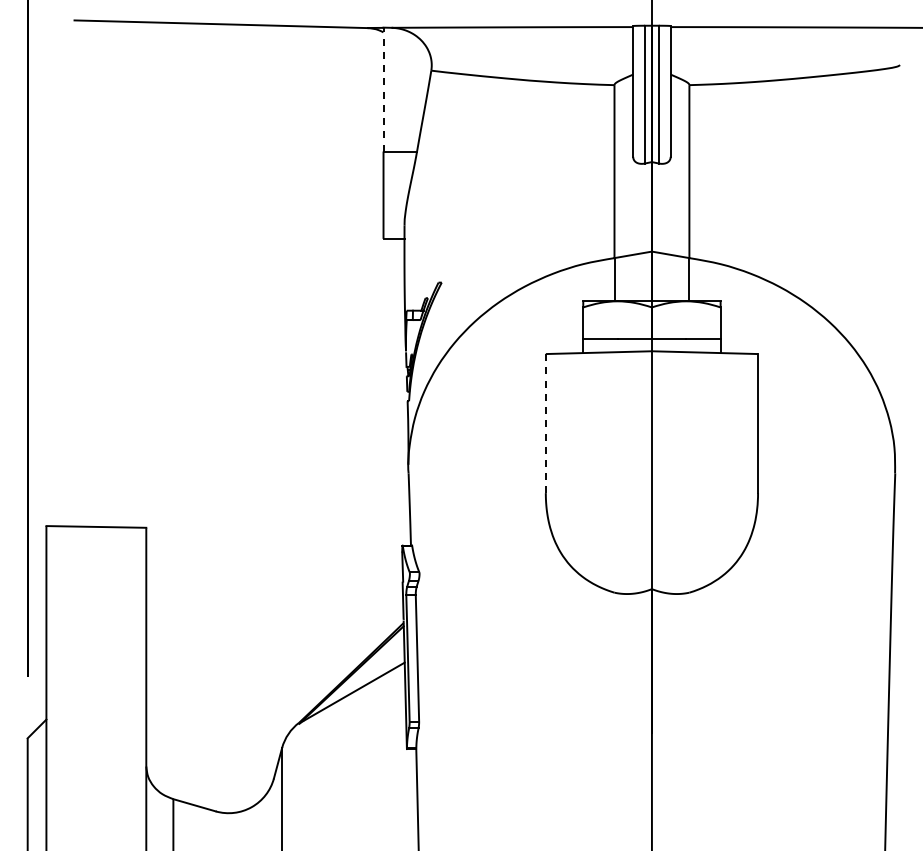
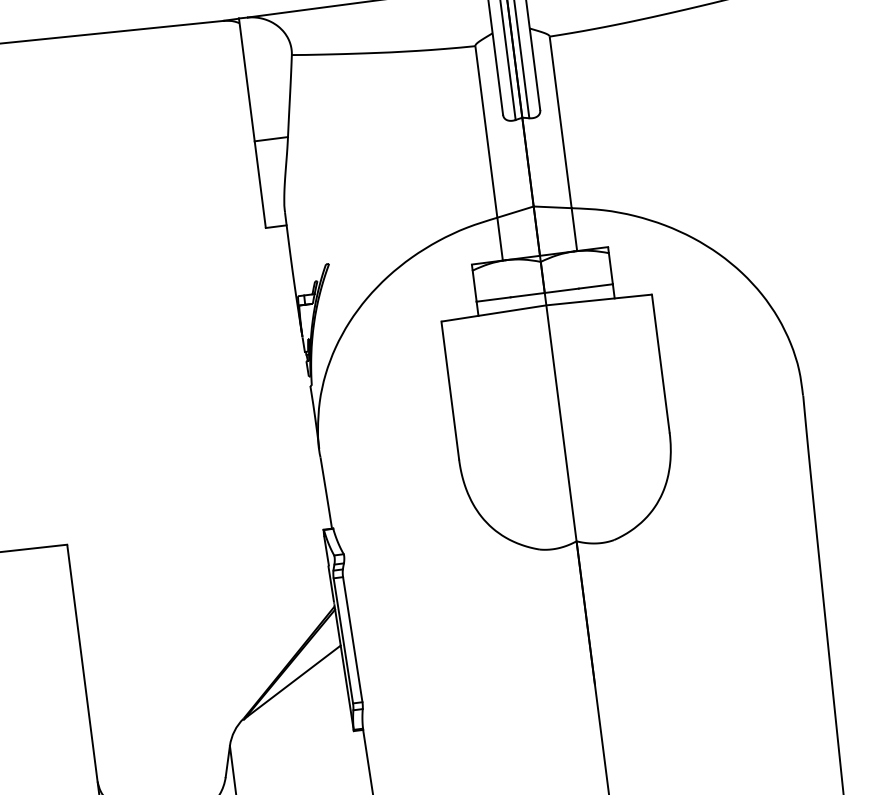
line: (383, 89) -> (246, 79), dashed -> solid
line: (545, 423) -> (449, 390), dashed -> solid

